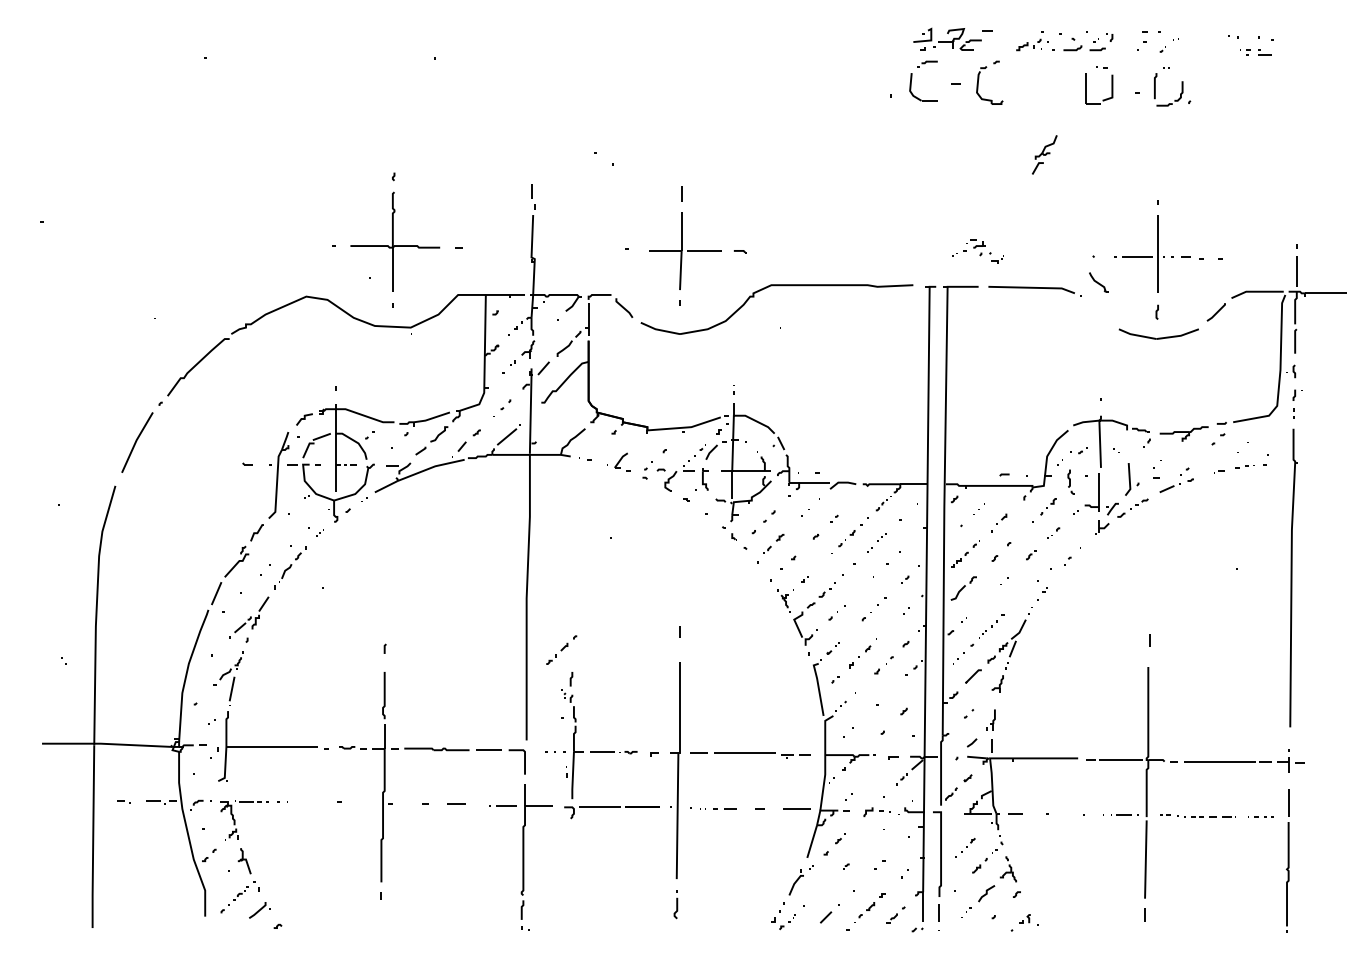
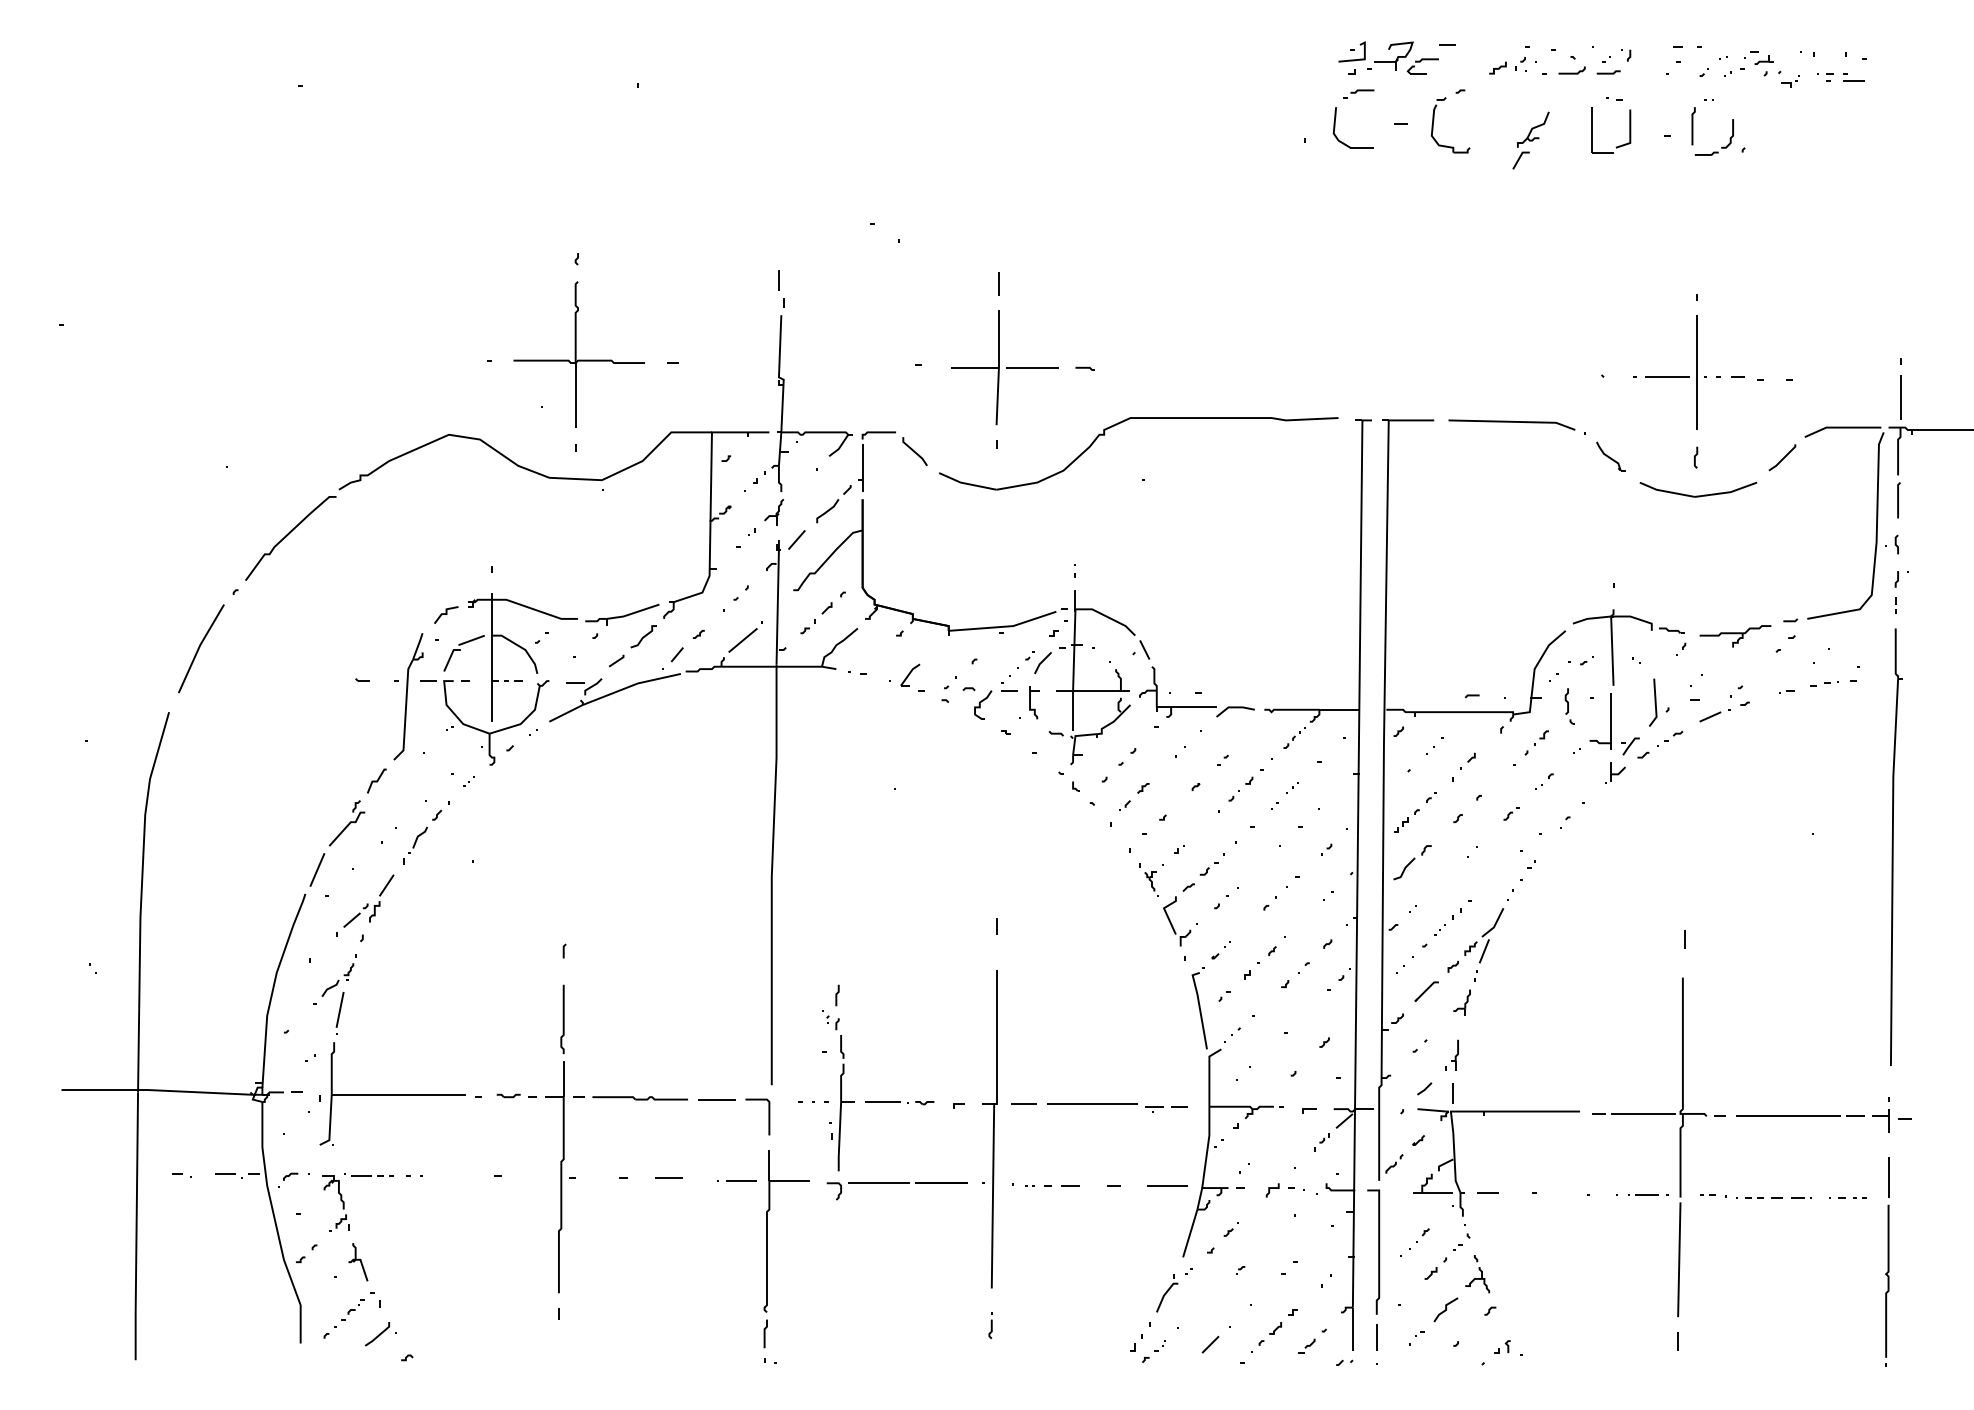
part: (1044, 154) -> (1530, 140), moved
part: (977, 251) -> (1760, 69), moved
part: (1098, 282) -> (1609, 456), moved
part: (561, 649) -> (822, 611), moved
part: (675, 904) -> (989, 1325), size x0.62

